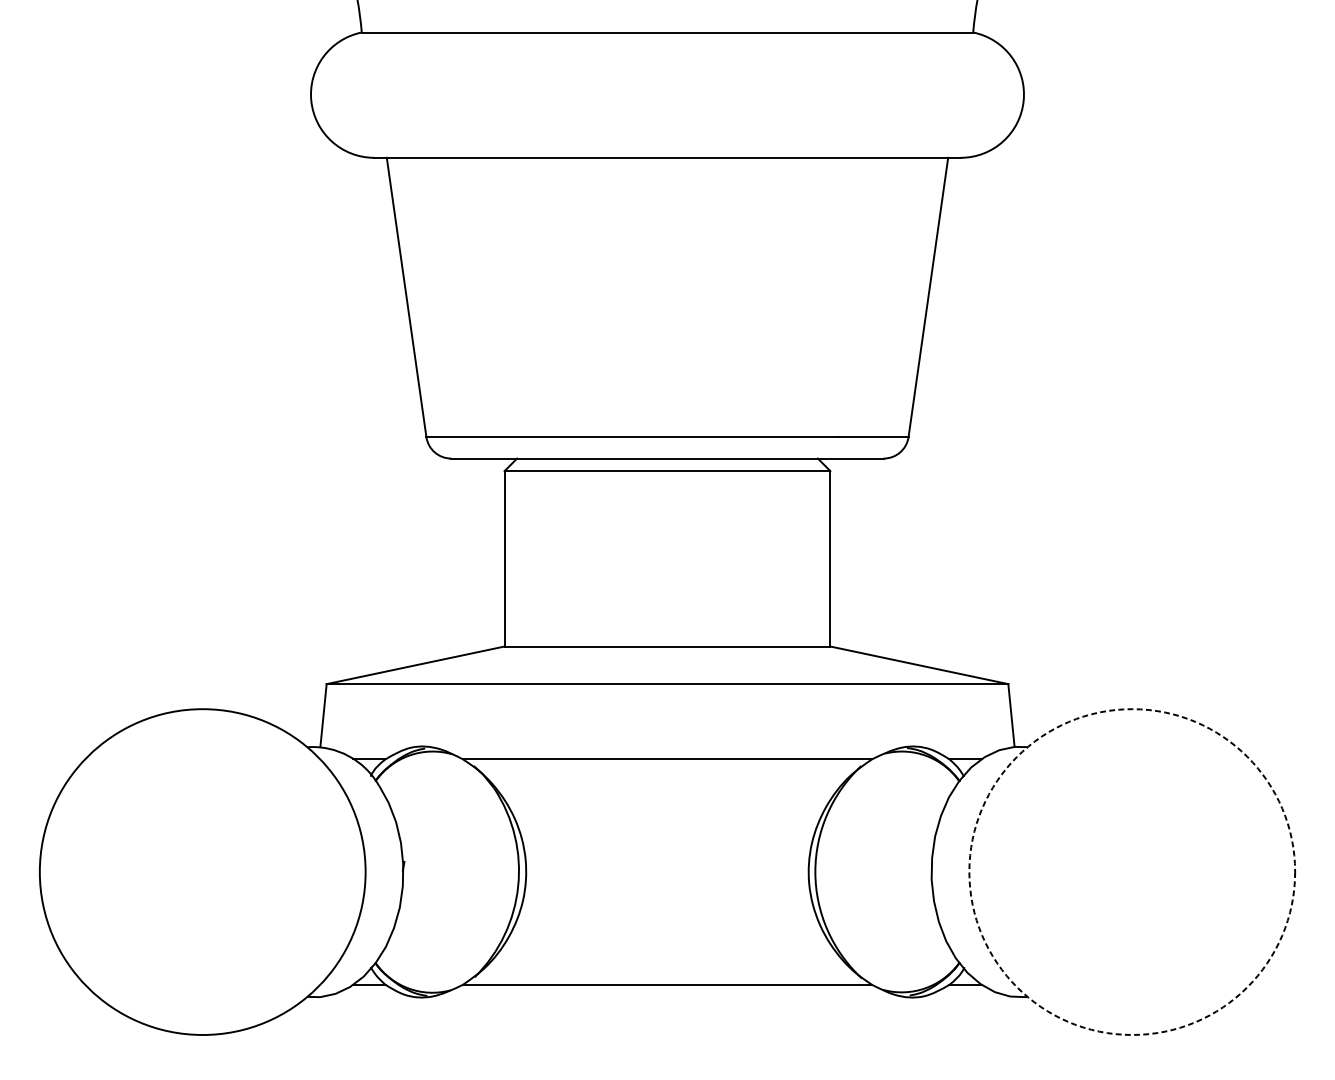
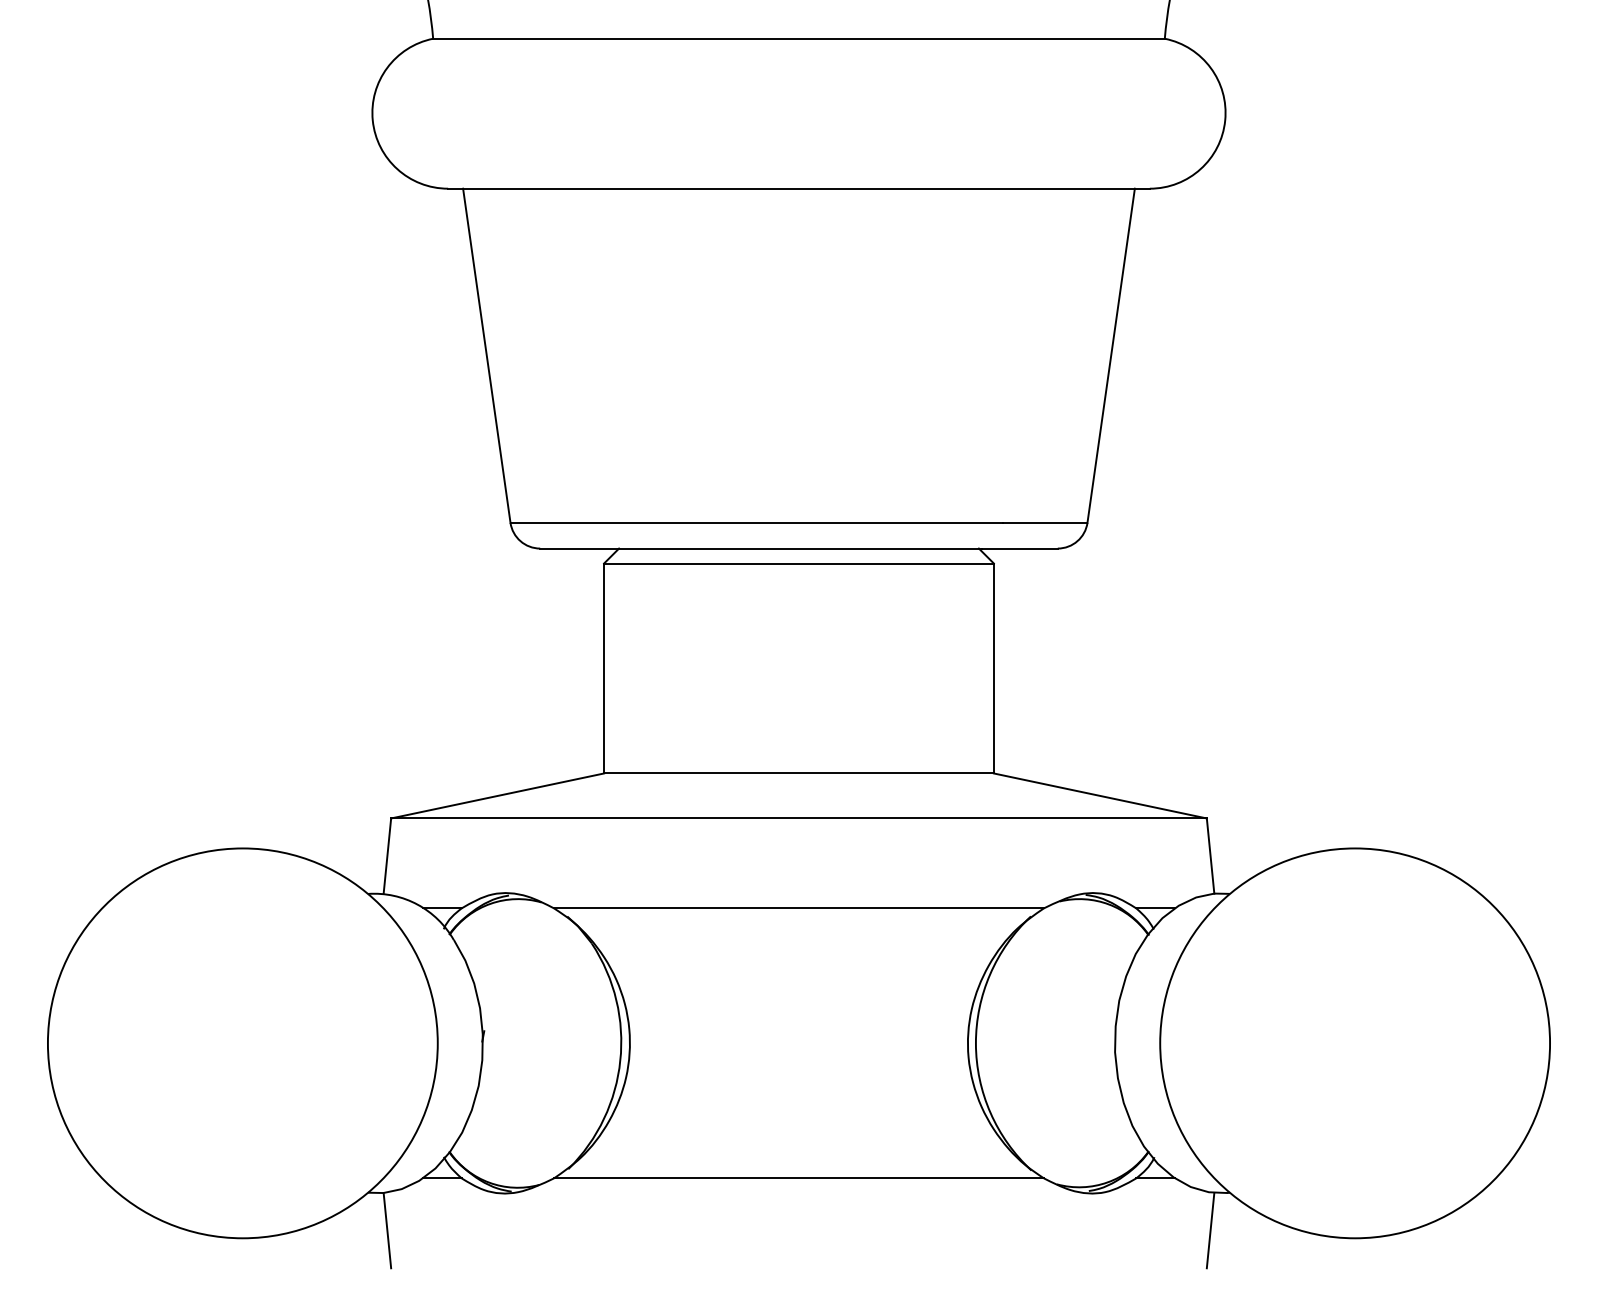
circle: (1132, 872) -> (1355, 1043), dashed -> solid
line: (323, 1028) -> (387, 1230), added
line: (1011, 1028) -> (1210, 1230), added

